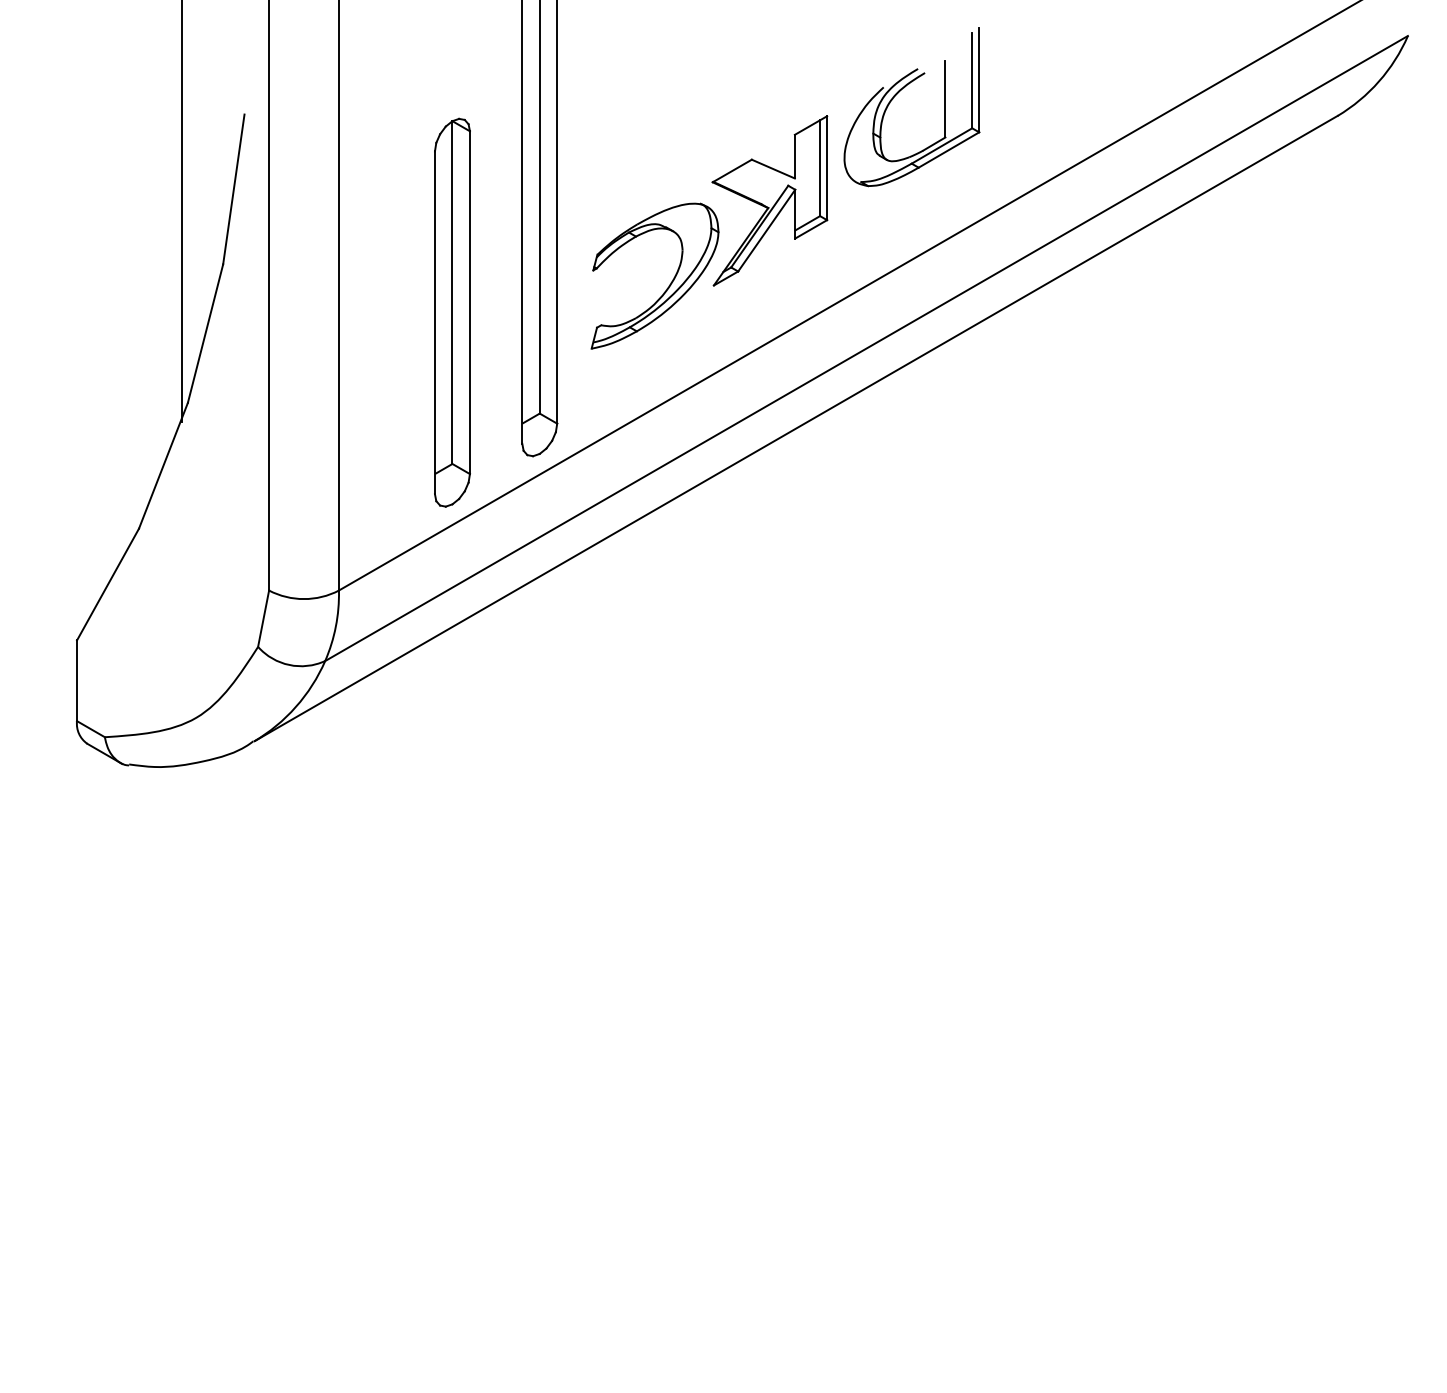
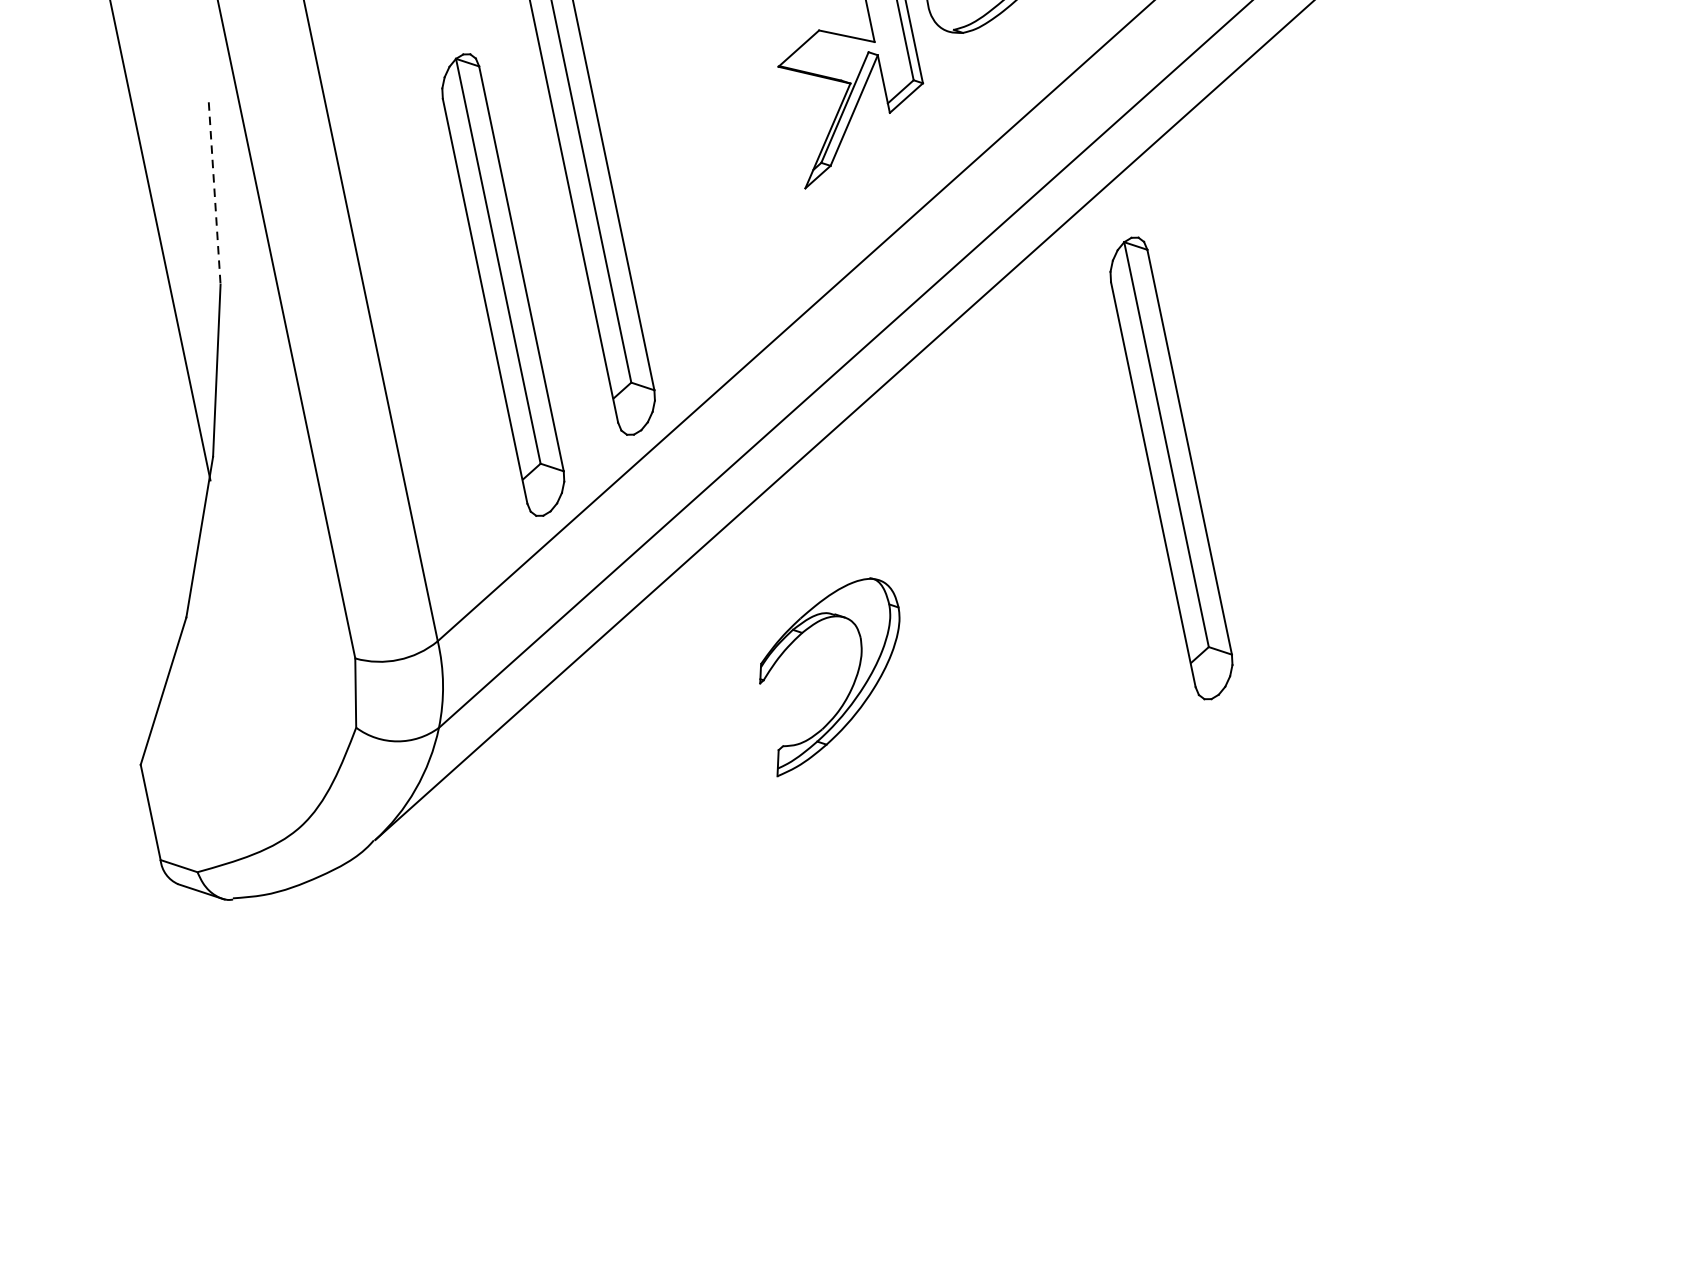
line: (233, 189) -> (214, 193), solid -> dashed
part: (670, 282) -> (854, 678), moved
part: (963, 574) -> (1171, 468), added

